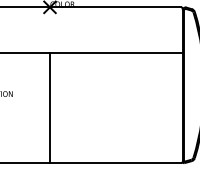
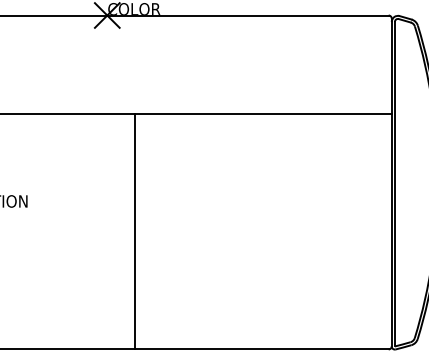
line: (49, 108) -> (134, 232), moved

